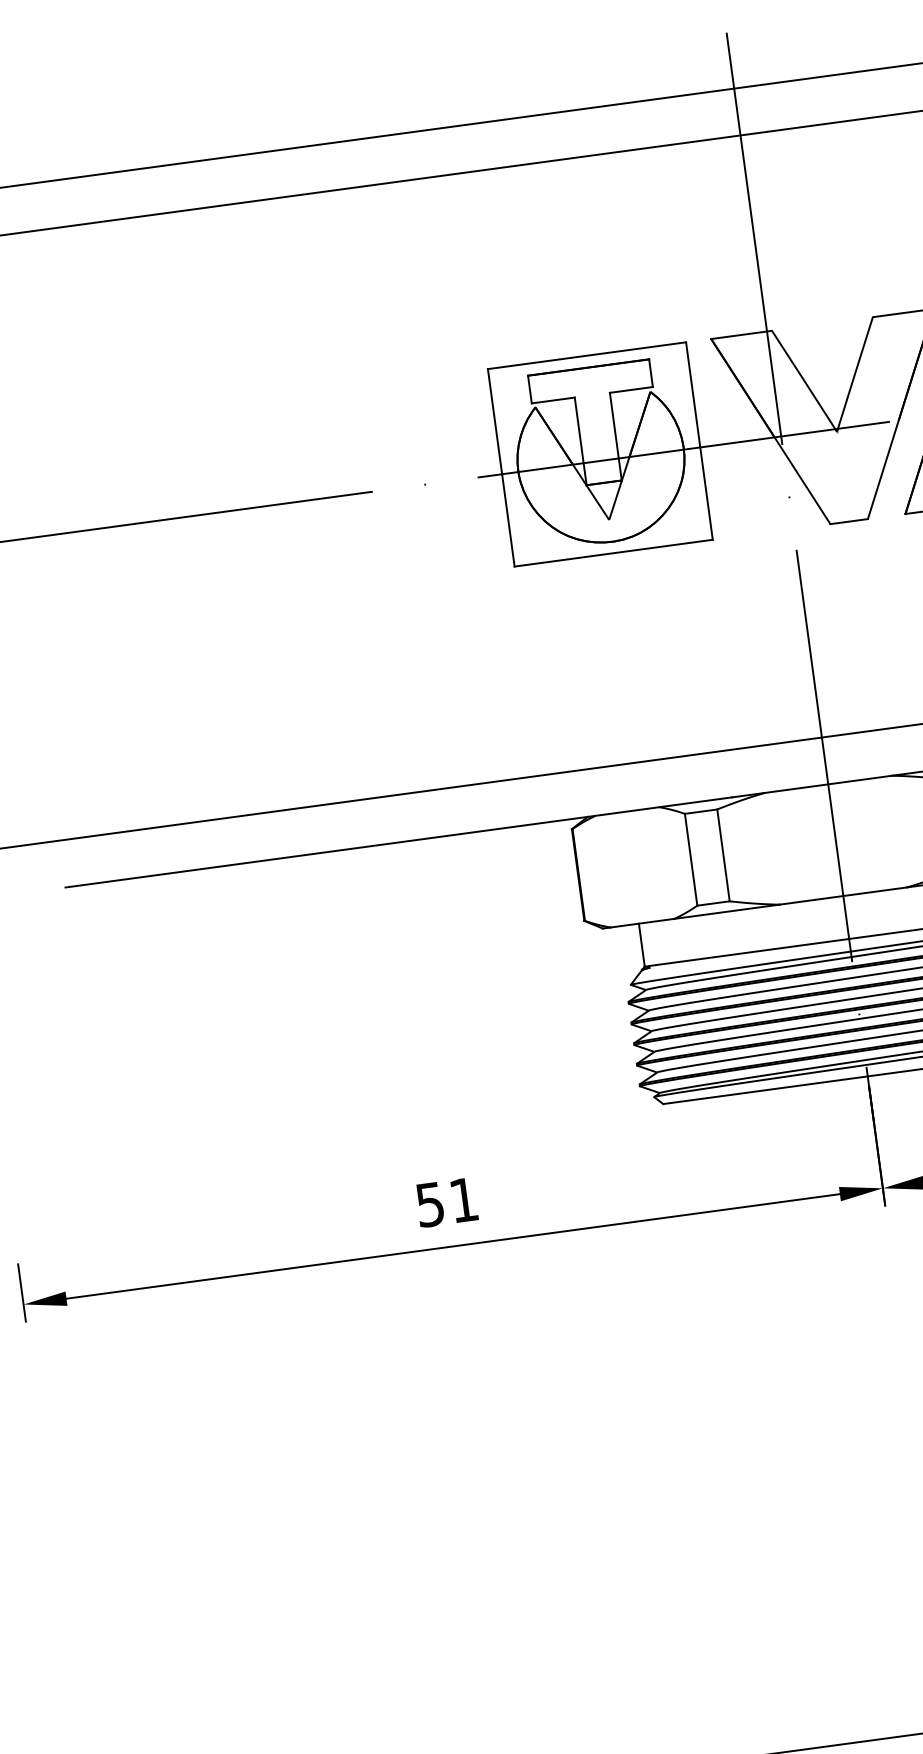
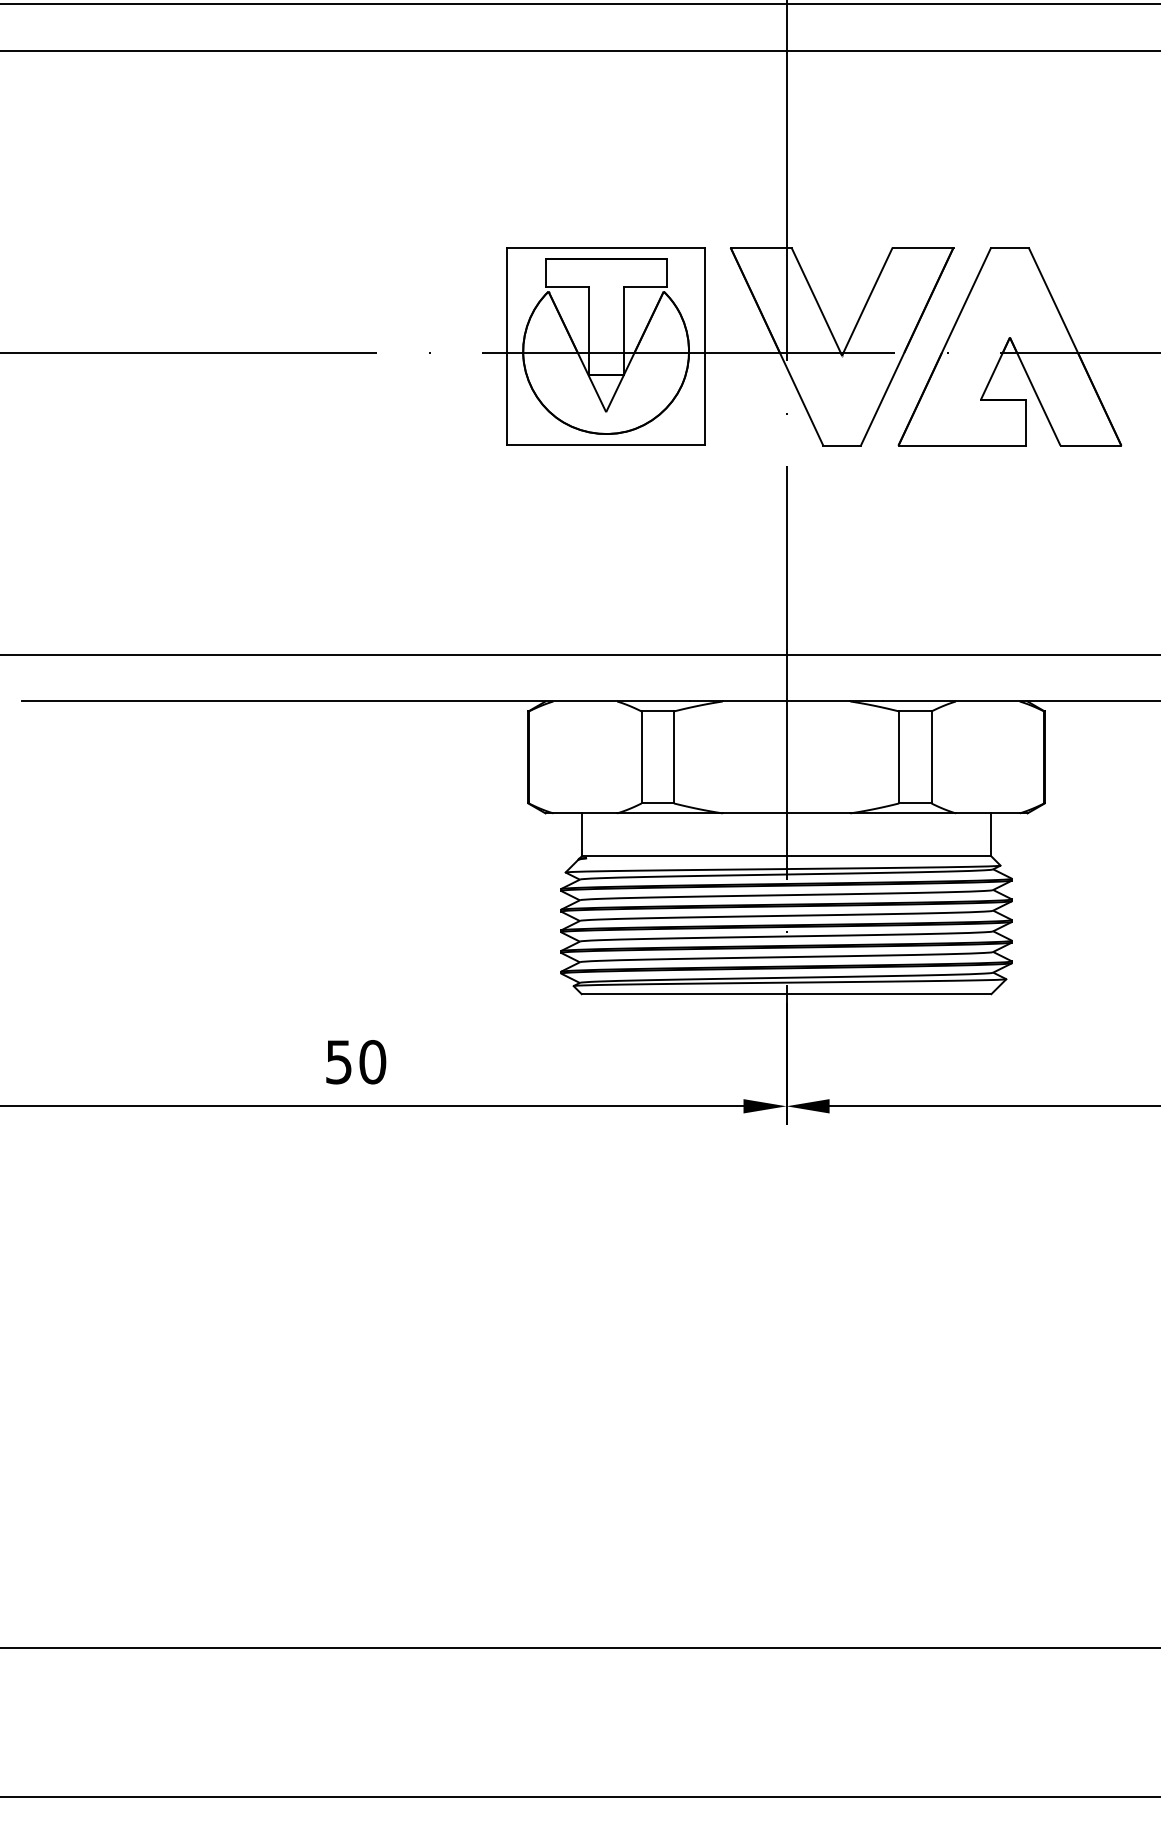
text: (463, 1200) -> (372, 1062), 51 -> 50

